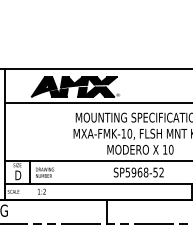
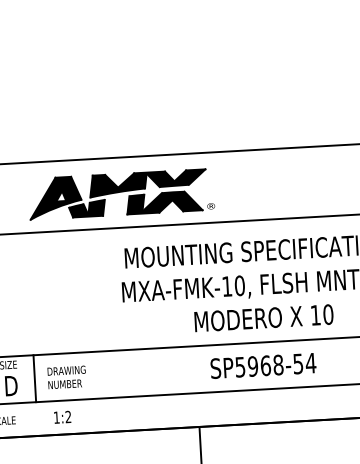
text: (161, 172) -> (310, 363), SP5968-52 -> SP5968-54

